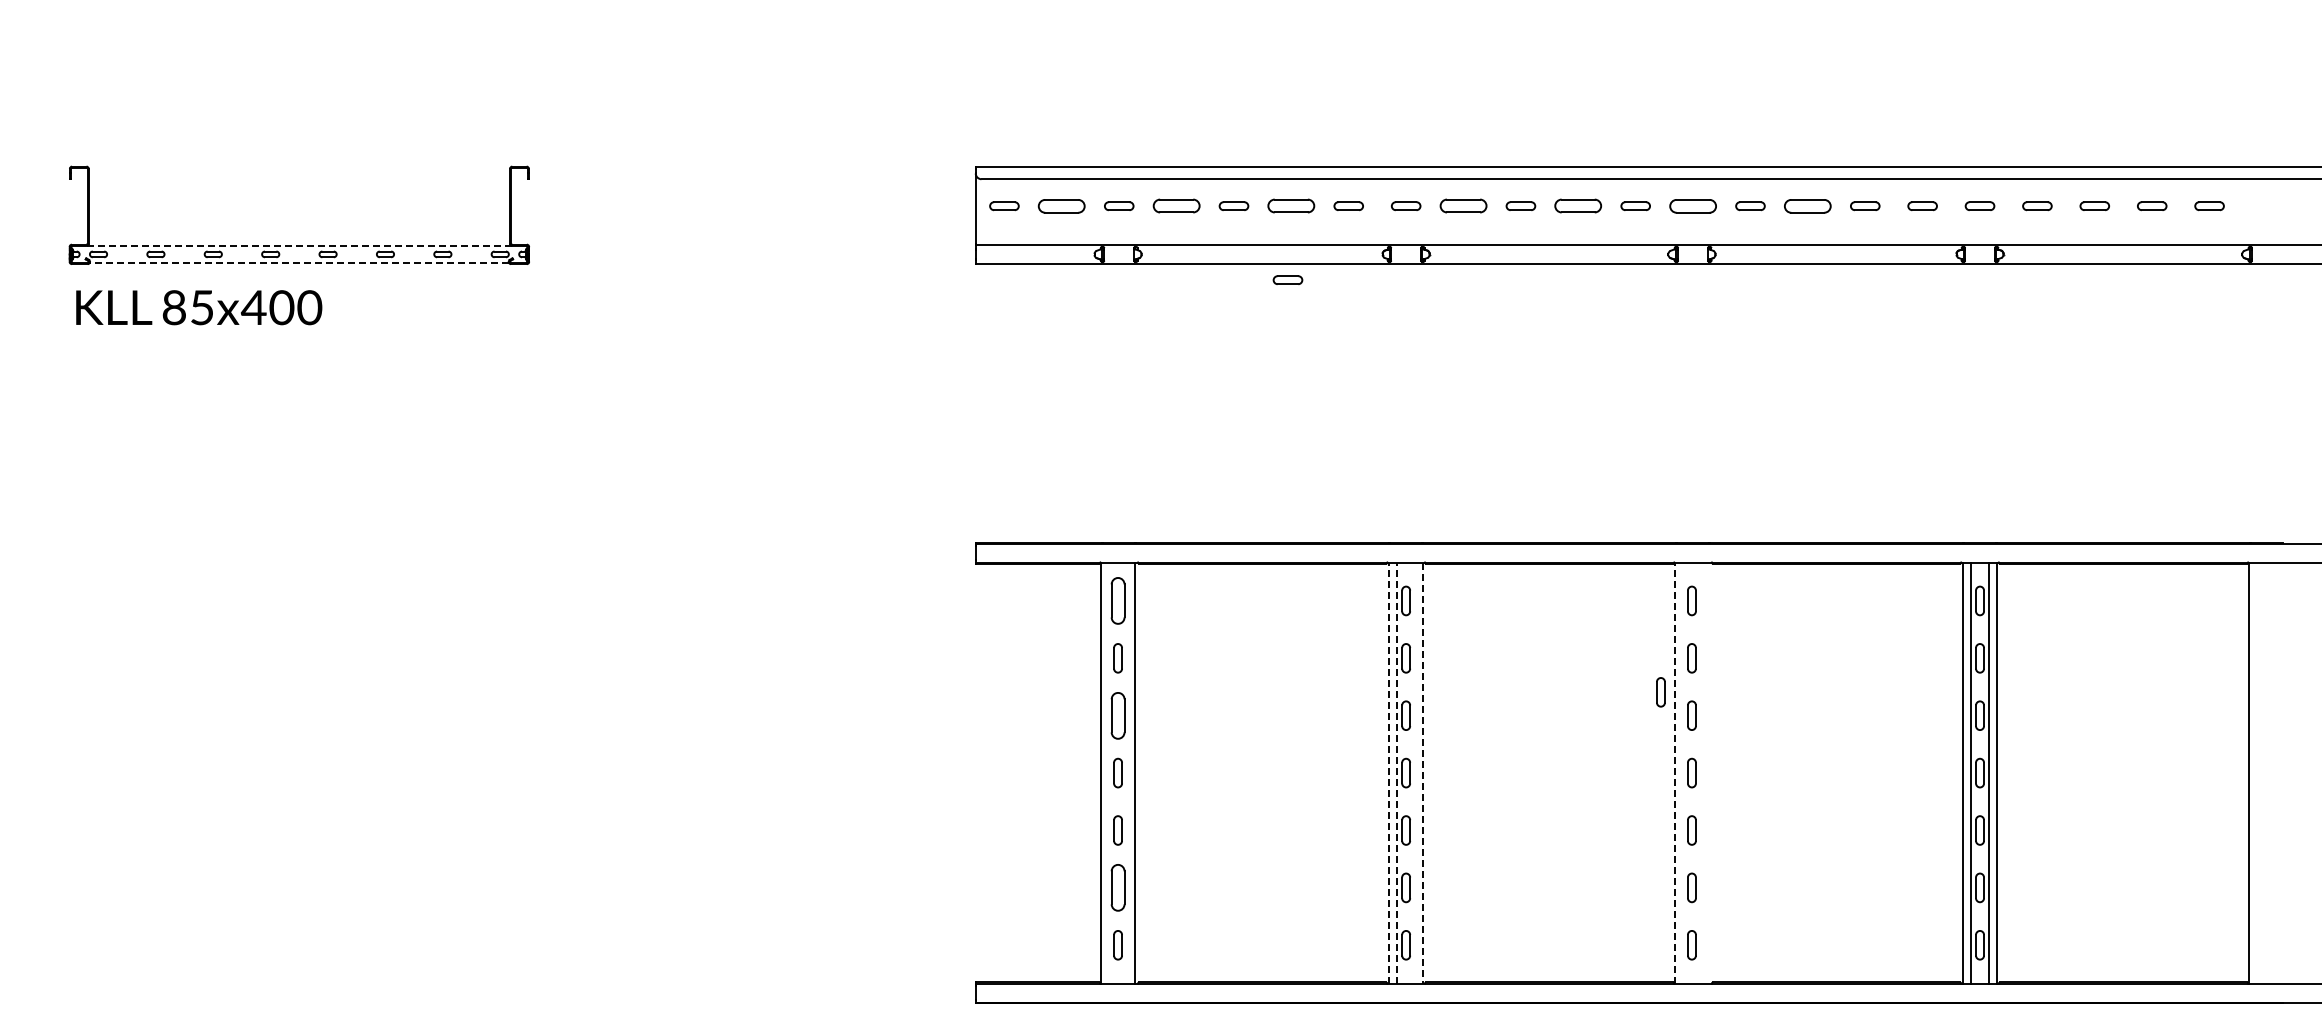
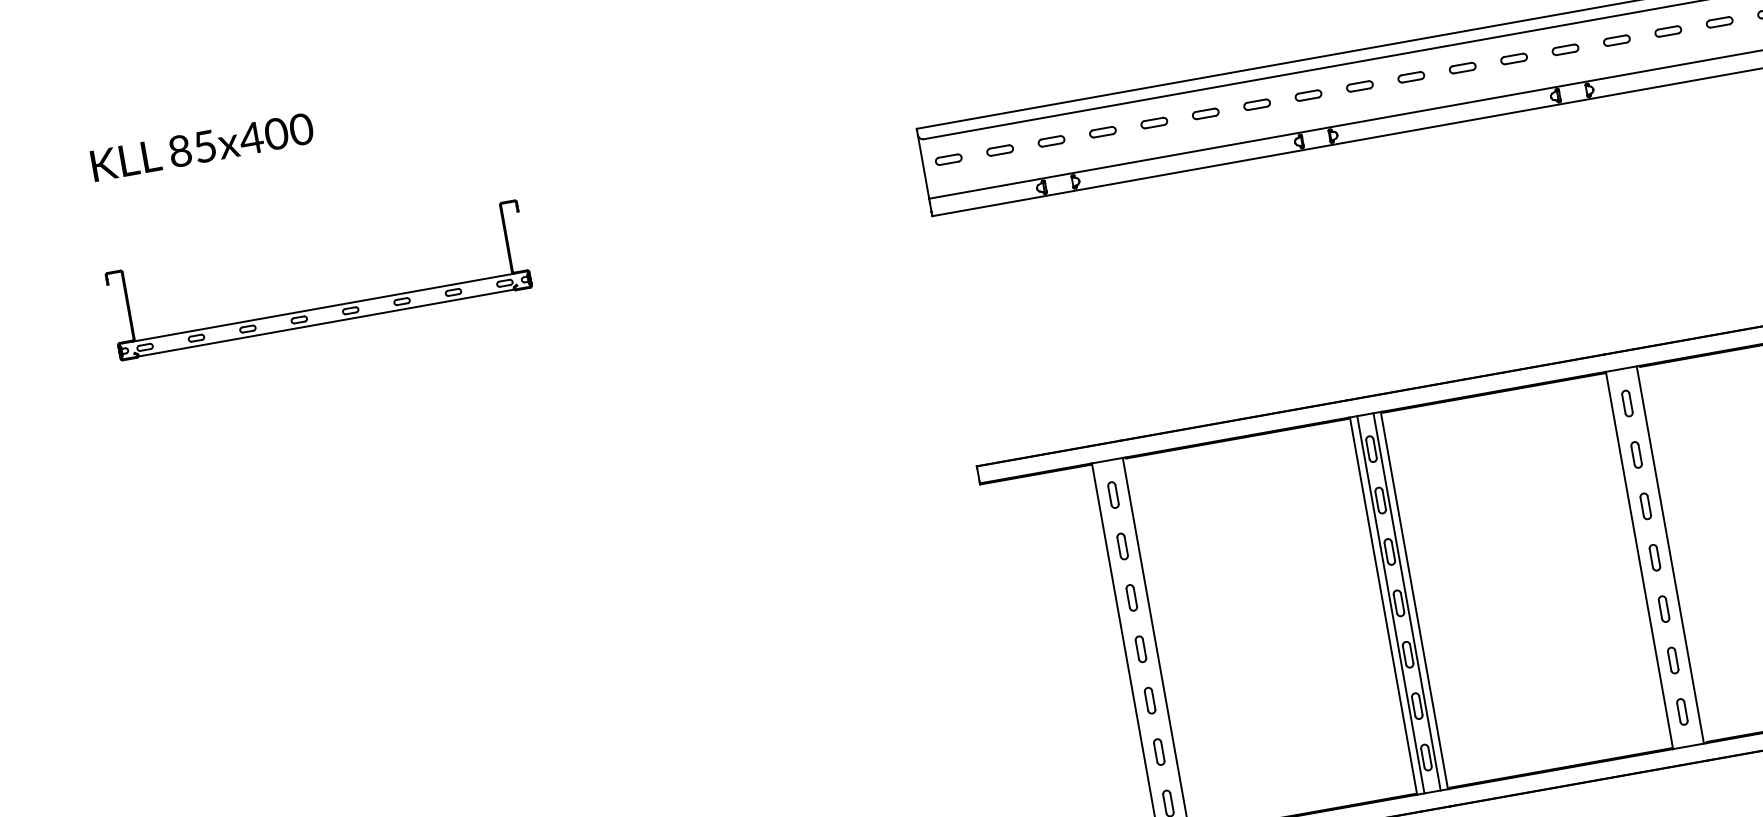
part: (1061, 205) -> (999, 149), size x0.62
part: (1692, 205) -> (1564, 49), size x0.62
part: (1807, 205) -> (1667, 30), size x0.62
part: (1176, 206) -> (1102, 132), size x0.62
part: (1291, 206) -> (1205, 114), size x0.62
part: (1463, 206) -> (1359, 86), size x0.62
part: (1578, 206) -> (1462, 68), size x0.62
line: (299, 245) -> (323, 307), dashed -> solid
line: (299, 263) -> (326, 323), dashed -> solid
part: (1287, 279) -> (1213, 180), removed
text: (199, 307) -> (202, 146), moved
part: (1117, 600) -> (1112, 494), size x0.62
part: (1660, 692) -> (1613, 490), removed
part: (1117, 715) -> (1131, 597), size x0.62
line: (1415, 772) -> (1407, 601), added
line: (1709, 772) -> (1670, 554), added
line: (1388, 773) -> (1383, 606), dashed -> solid
line: (1397, 773) -> (1391, 605), dashed -> solid
line: (1423, 773) -> (1414, 600), dashed -> solid
line: (1674, 773) -> (1639, 560), dashed -> solid
part: (1117, 887) -> (1158, 751), size x0.62

